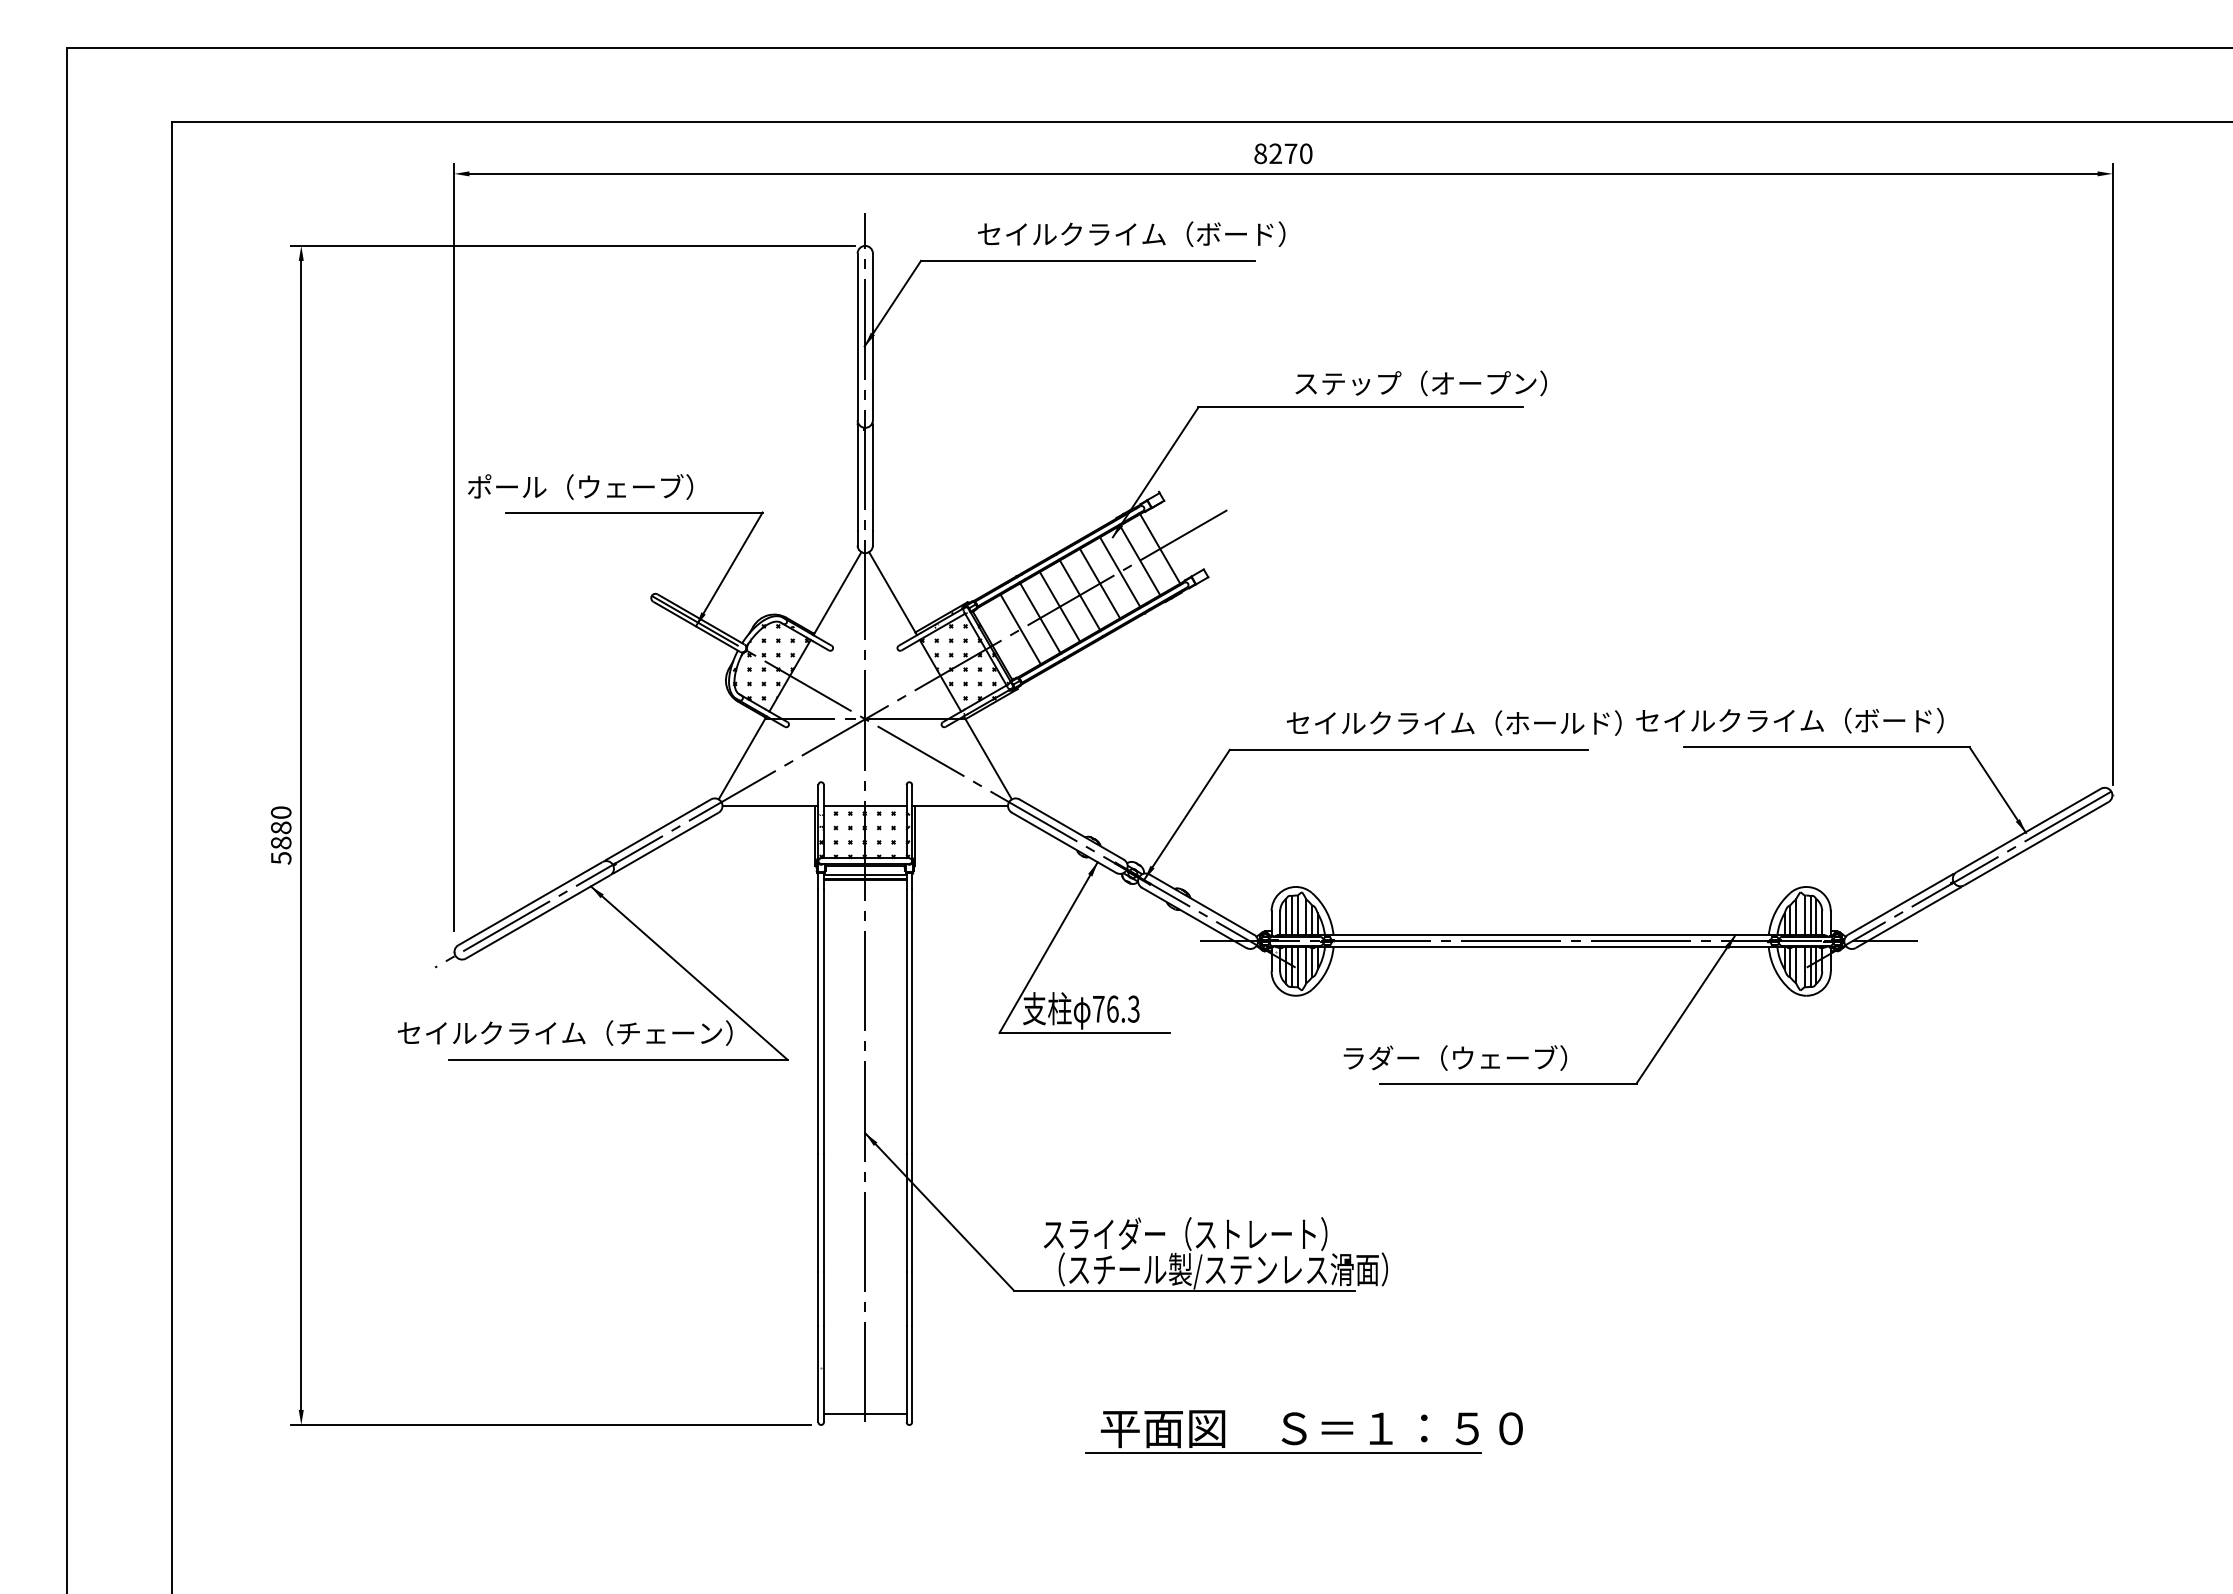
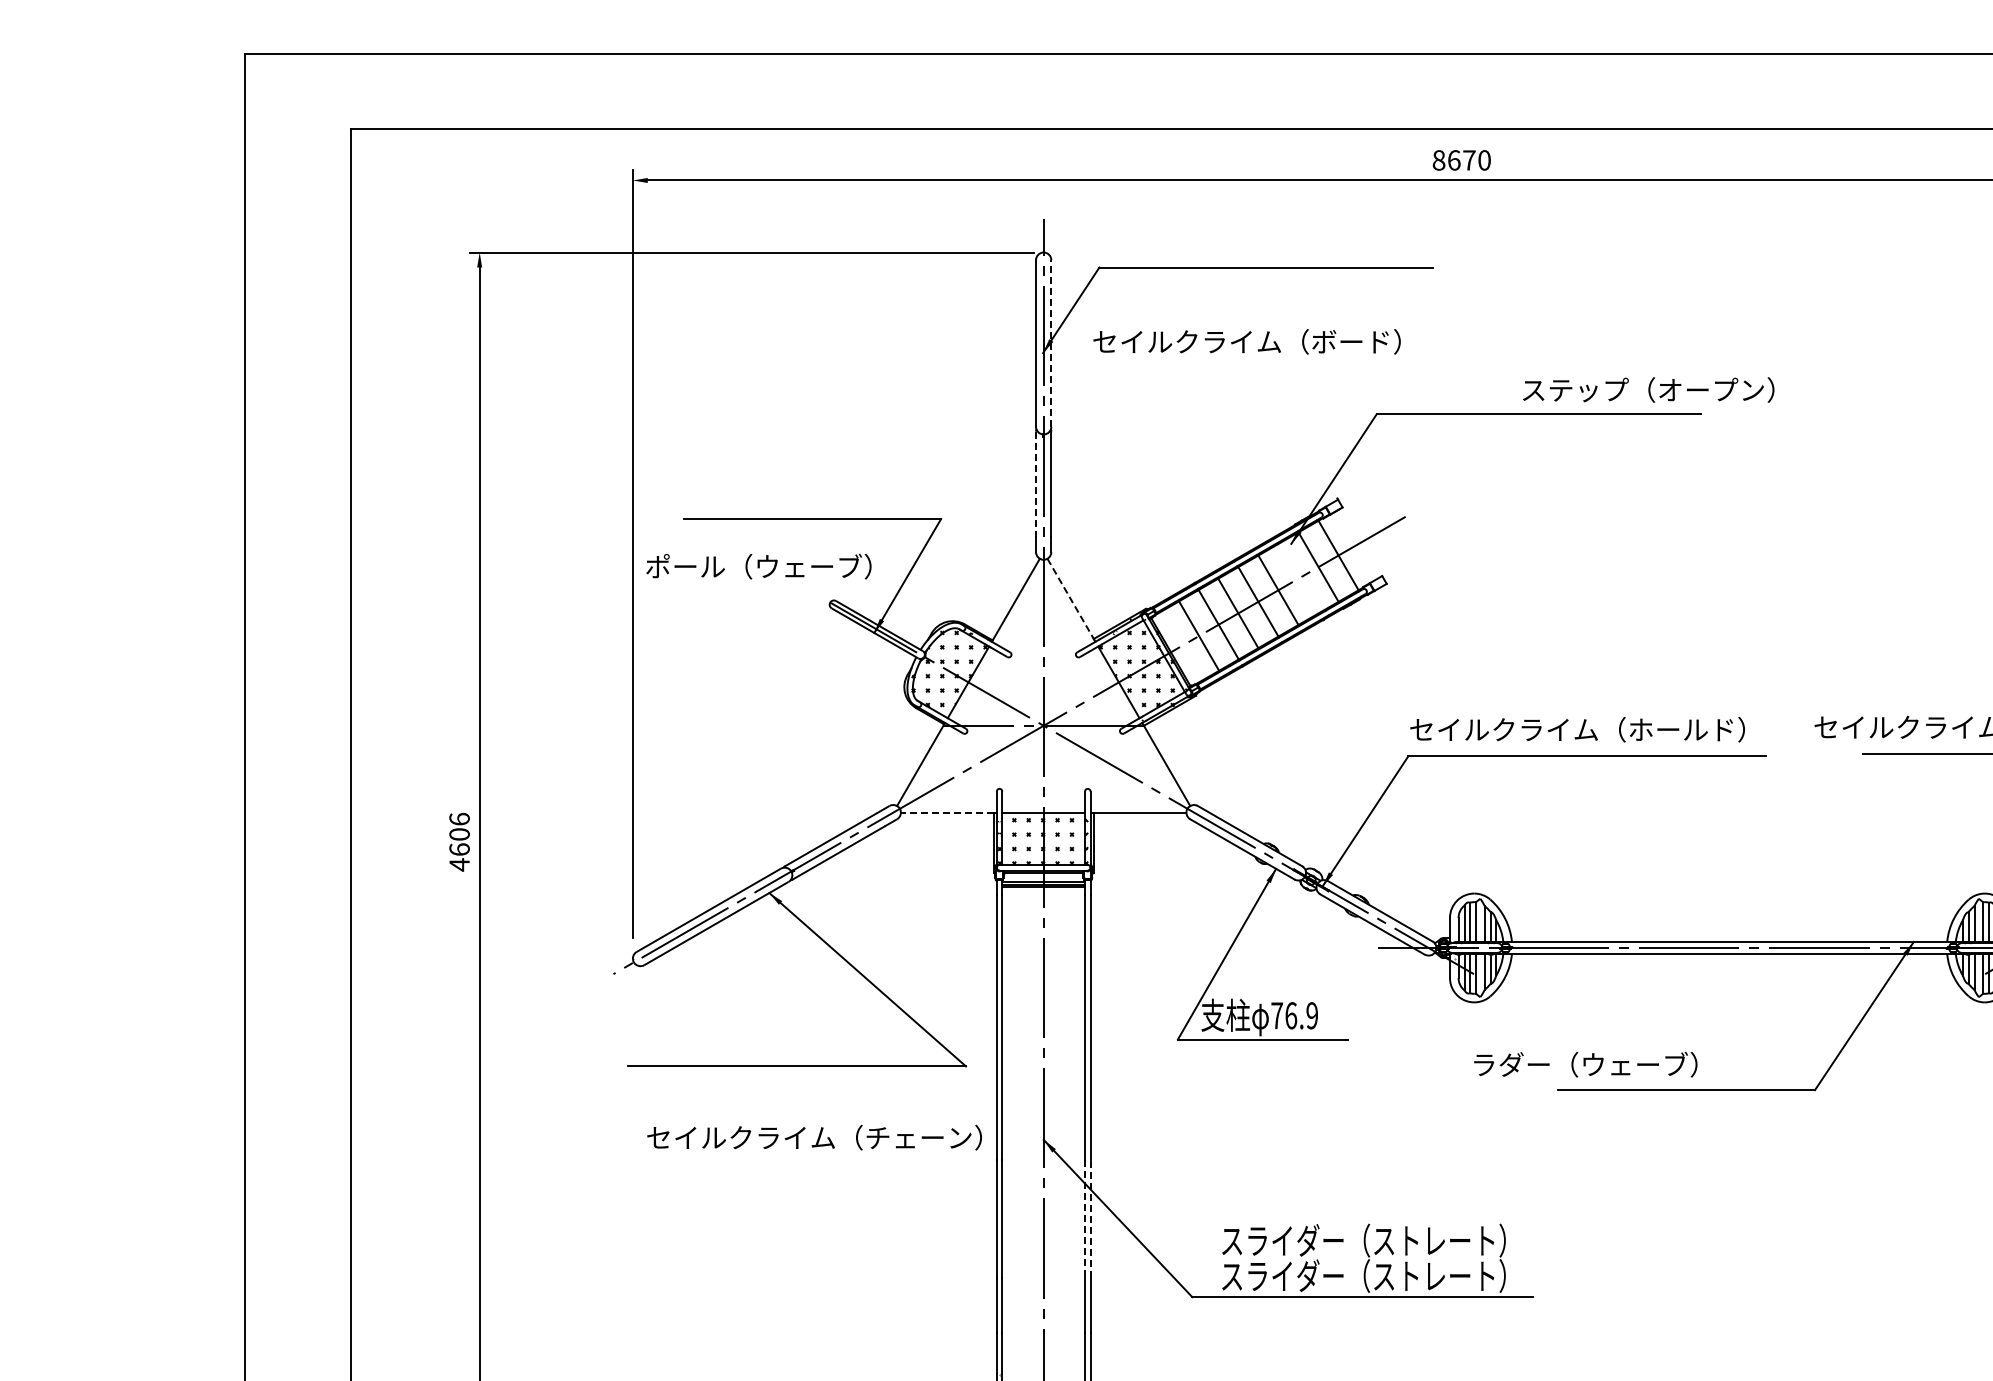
text: (1275, 153) -> (1453, 160), 8270 -> 8670
text: (1131, 233) -> (1246, 341), moved
line: (872, 336) -> (1050, 343), solid -> dashed
text: (1420, 383) -> (1647, 390), moved
line: (857, 477) -> (1035, 484), solid -> dashed
text: (580, 486) -> (758, 566), moved
line: (1120, 571) -> (1298, 578), removed
line: (892, 592) -> (1070, 599), solid -> dashed
text: (1453, 722) -> (1576, 729), moved
line: (768, 806) -> (946, 813), solid -> dashed
text: (280, 835) -> (458, 842), 5880 -> 4606
text: (1133, 1009) -> (1311, 1016), 76.3 -> 76.9
text: (564, 1032) -> (813, 1137), moved
text: (1455, 1057) -> (1585, 1064), moved
line: (912, 1212) -> (1090, 1219), solid -> dashed
line: (906, 1213) -> (1084, 1220), solid -> dashed
text: (1215, 1270) -> (1393, 1277), （スチール製/ステンレス滑面） -> スライダー（ストレート）

